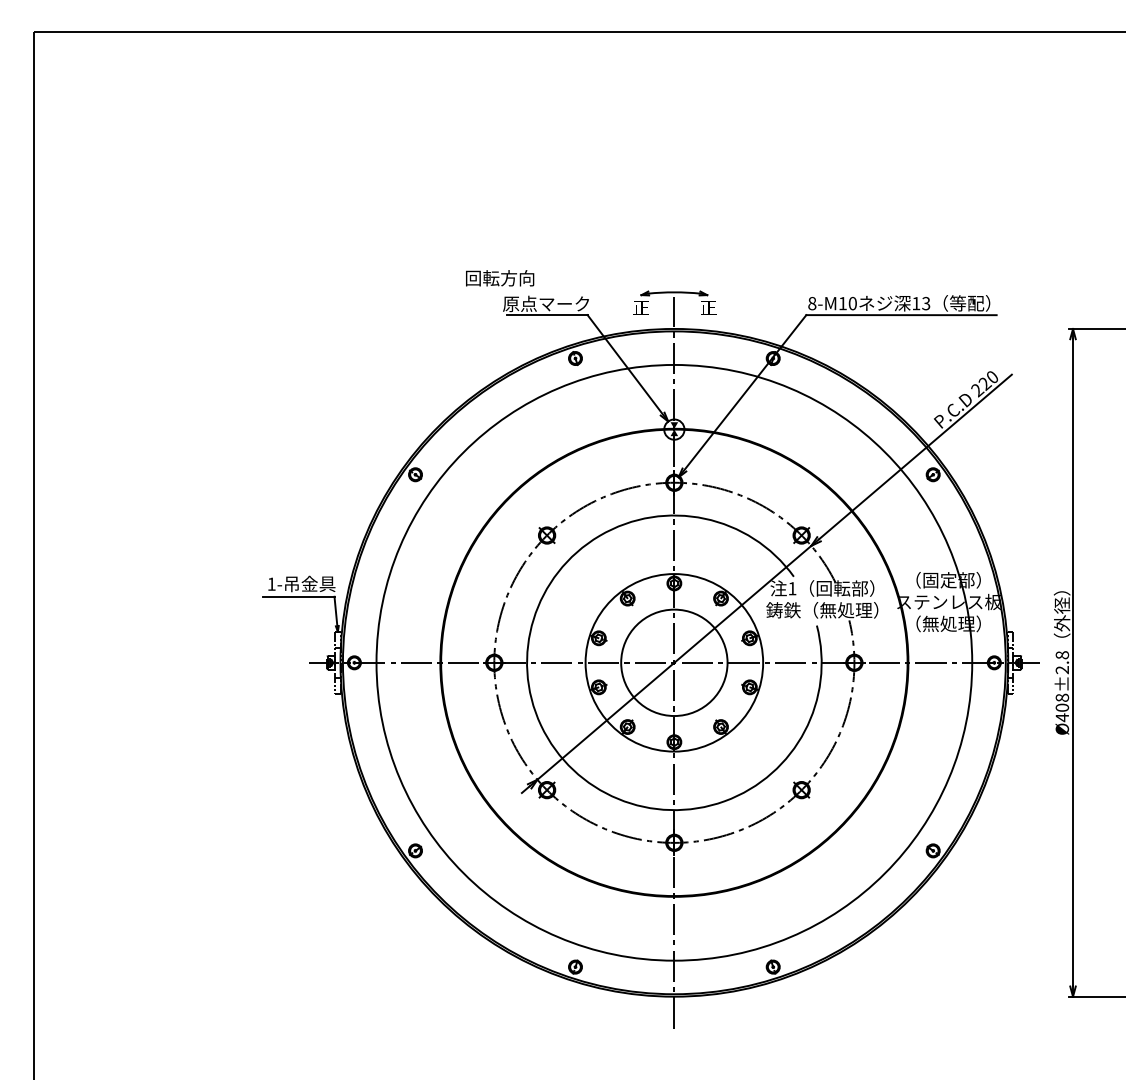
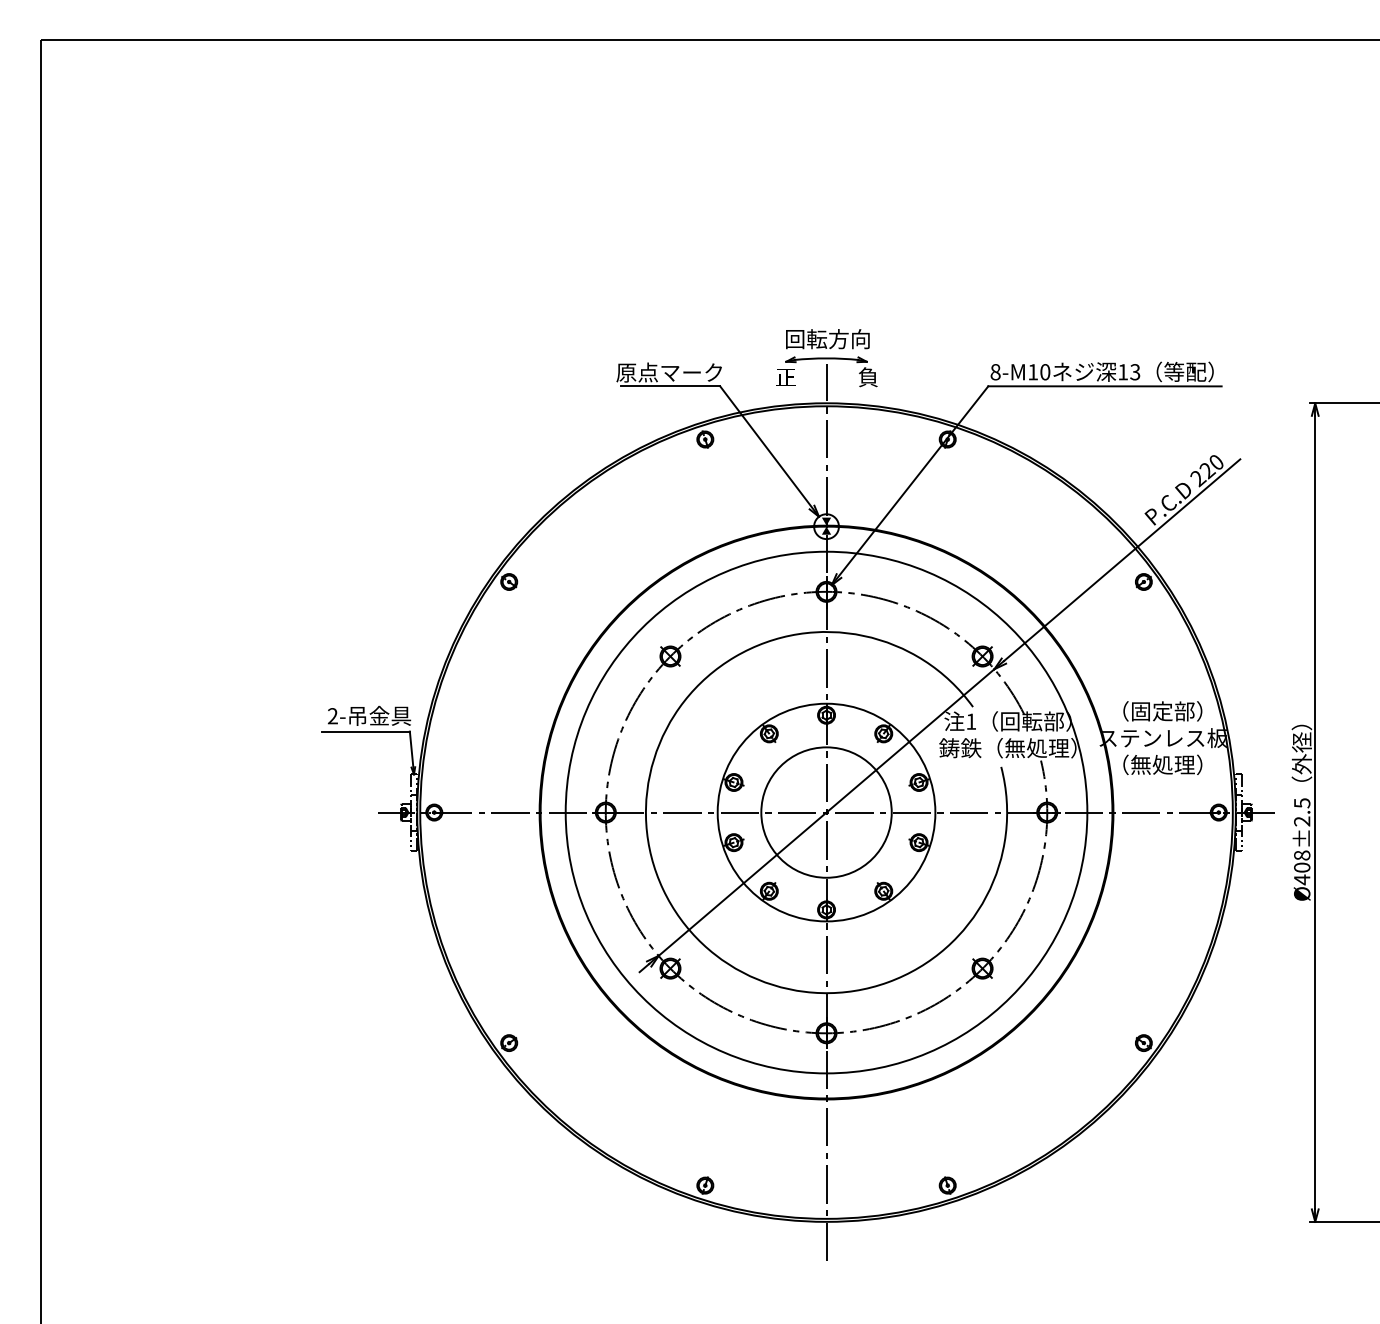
text: (499, 278) -> (827, 339), moved
text: (707, 307) -> (867, 377), 正 -> 負
text: (271, 584) -> (332, 716), 1- -> 2-
text: (1062, 655) -> (1302, 803), Ø408±2.8 -> Ø408±2.5
circle: (674, 662) -> (826, 812), size x0.71

